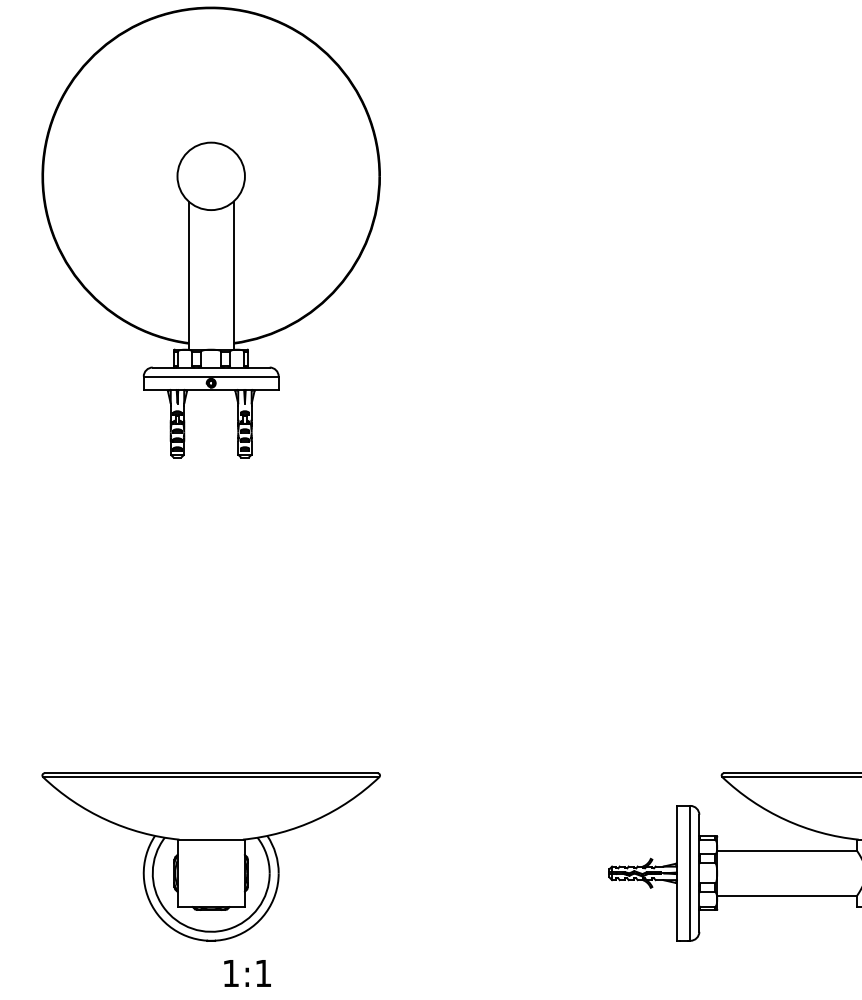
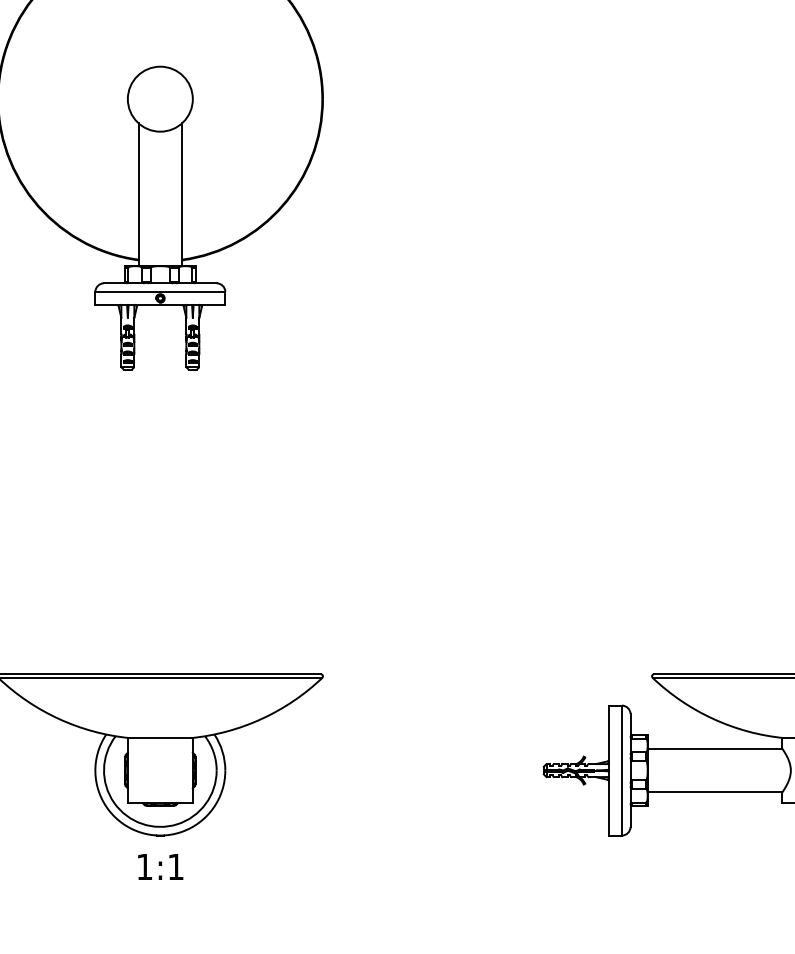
text: (247, 973) -> (160, 867), moved

